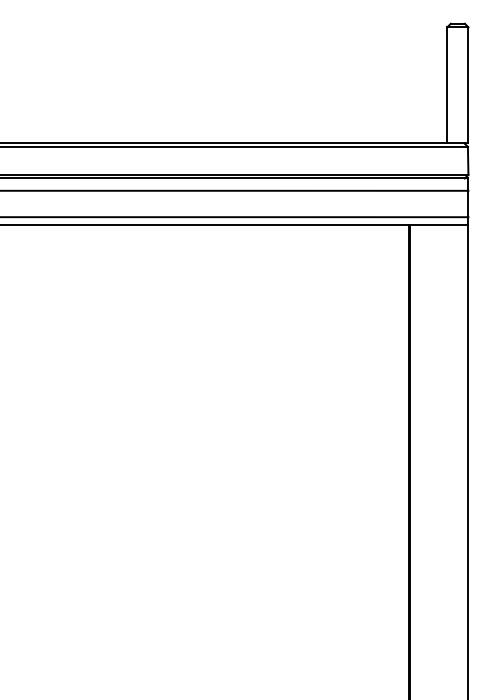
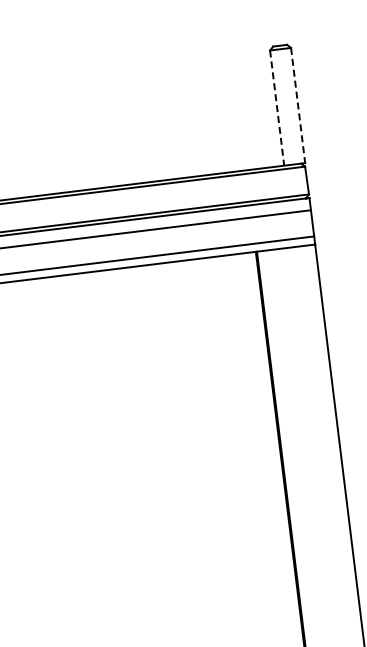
line: (447, 85) -> (277, 108), solid -> dashed
line: (468, 85) -> (298, 105), solid -> dashed

